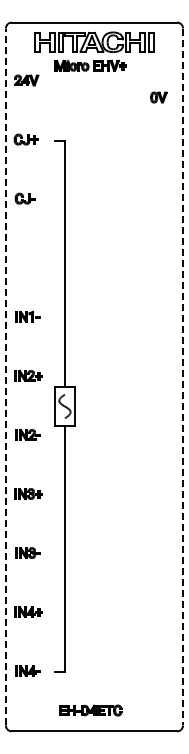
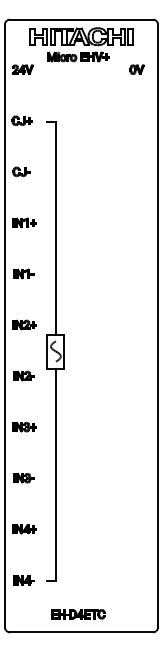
part: (158, 97) -> (136, 69), moved
part: (28, 257) -> (24, 222), added
line: (5, 376) -> (4, 325), dashed -> solid
line: (183, 377) -> (158, 326), dashed -> solid

